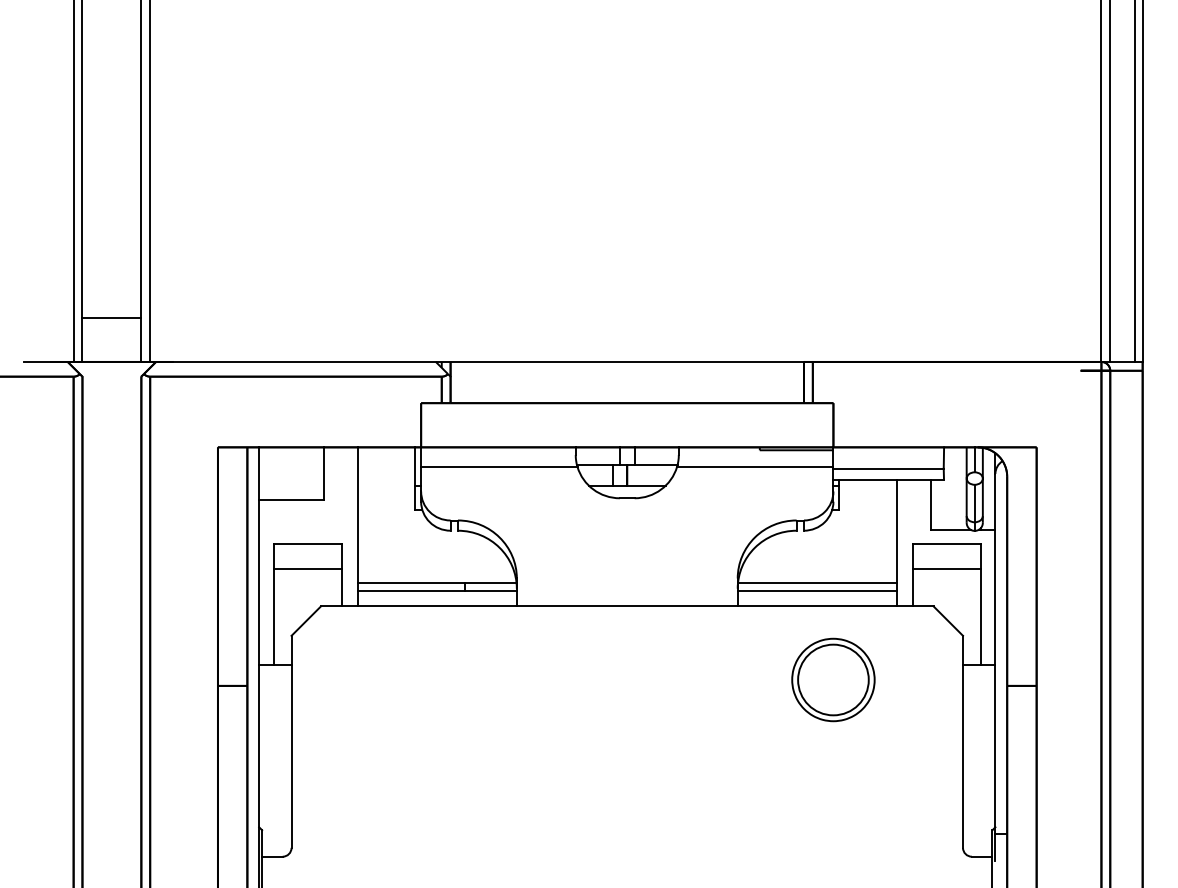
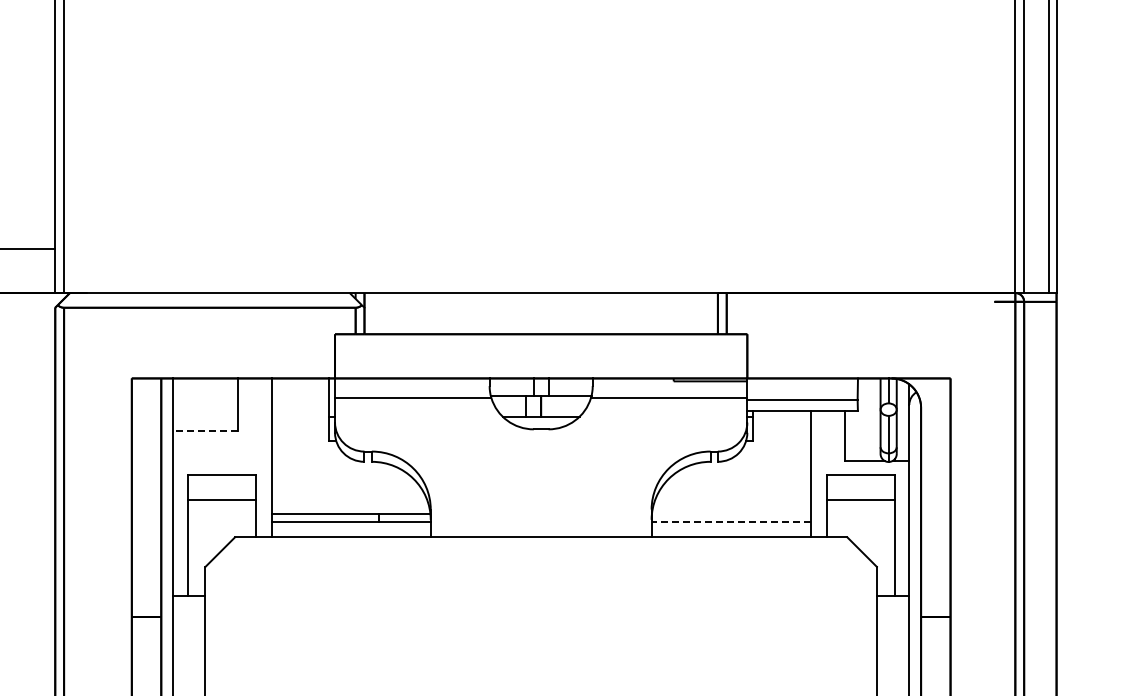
line: (291, 500) -> (205, 431), solid -> dashed
line: (817, 582) -> (731, 513), removed
line: (817, 590) -> (731, 521), solid -> dashed
part: (833, 679) -> (747, 610), removed

